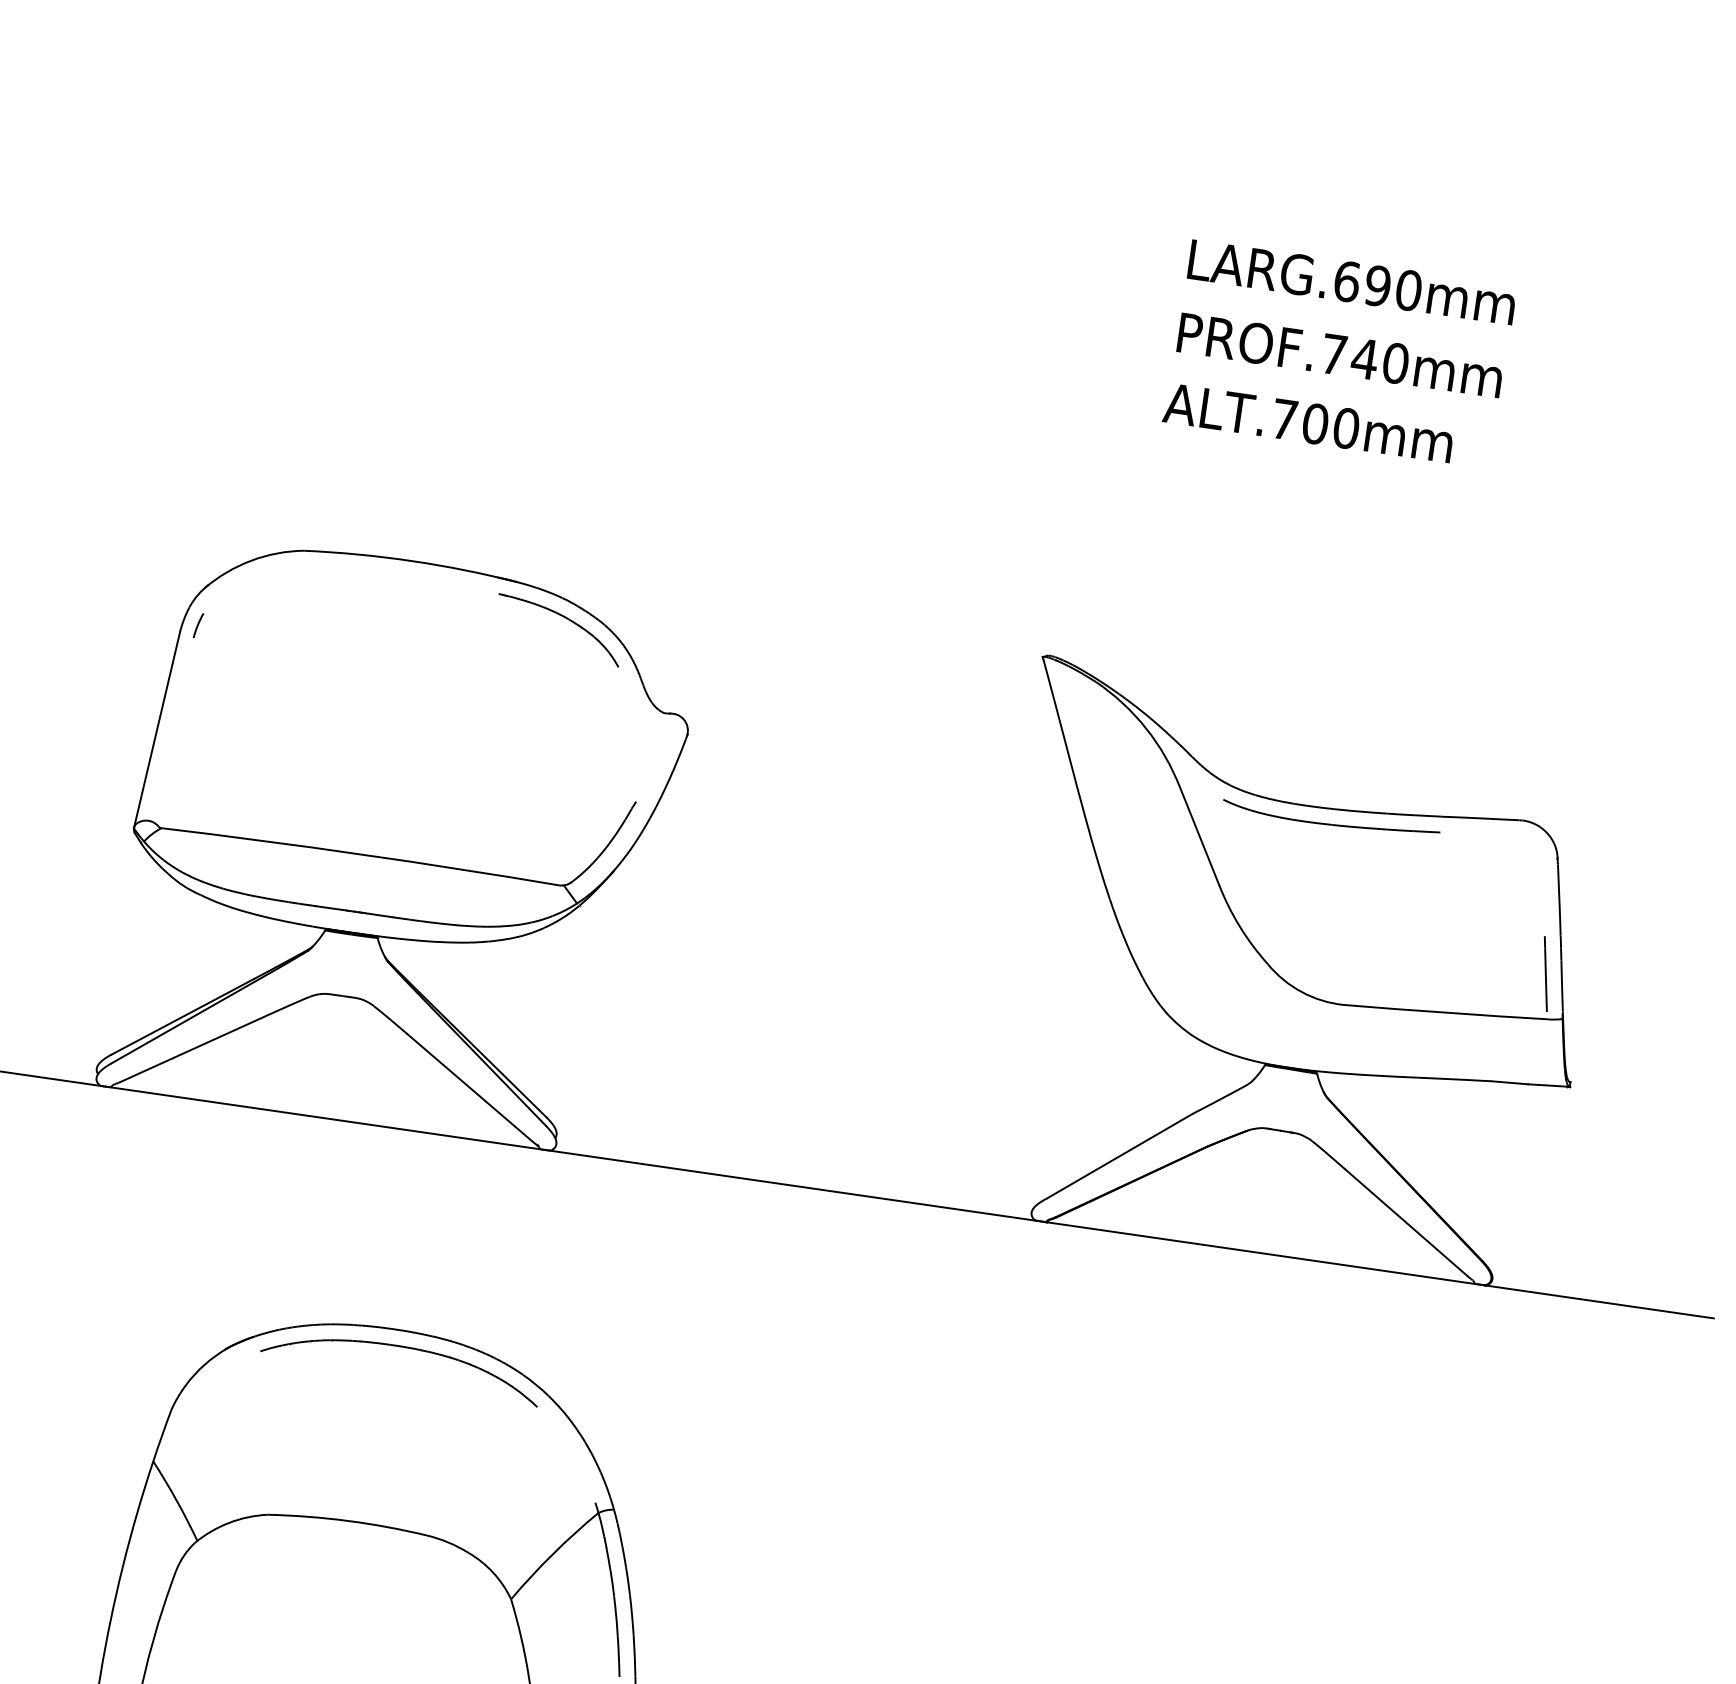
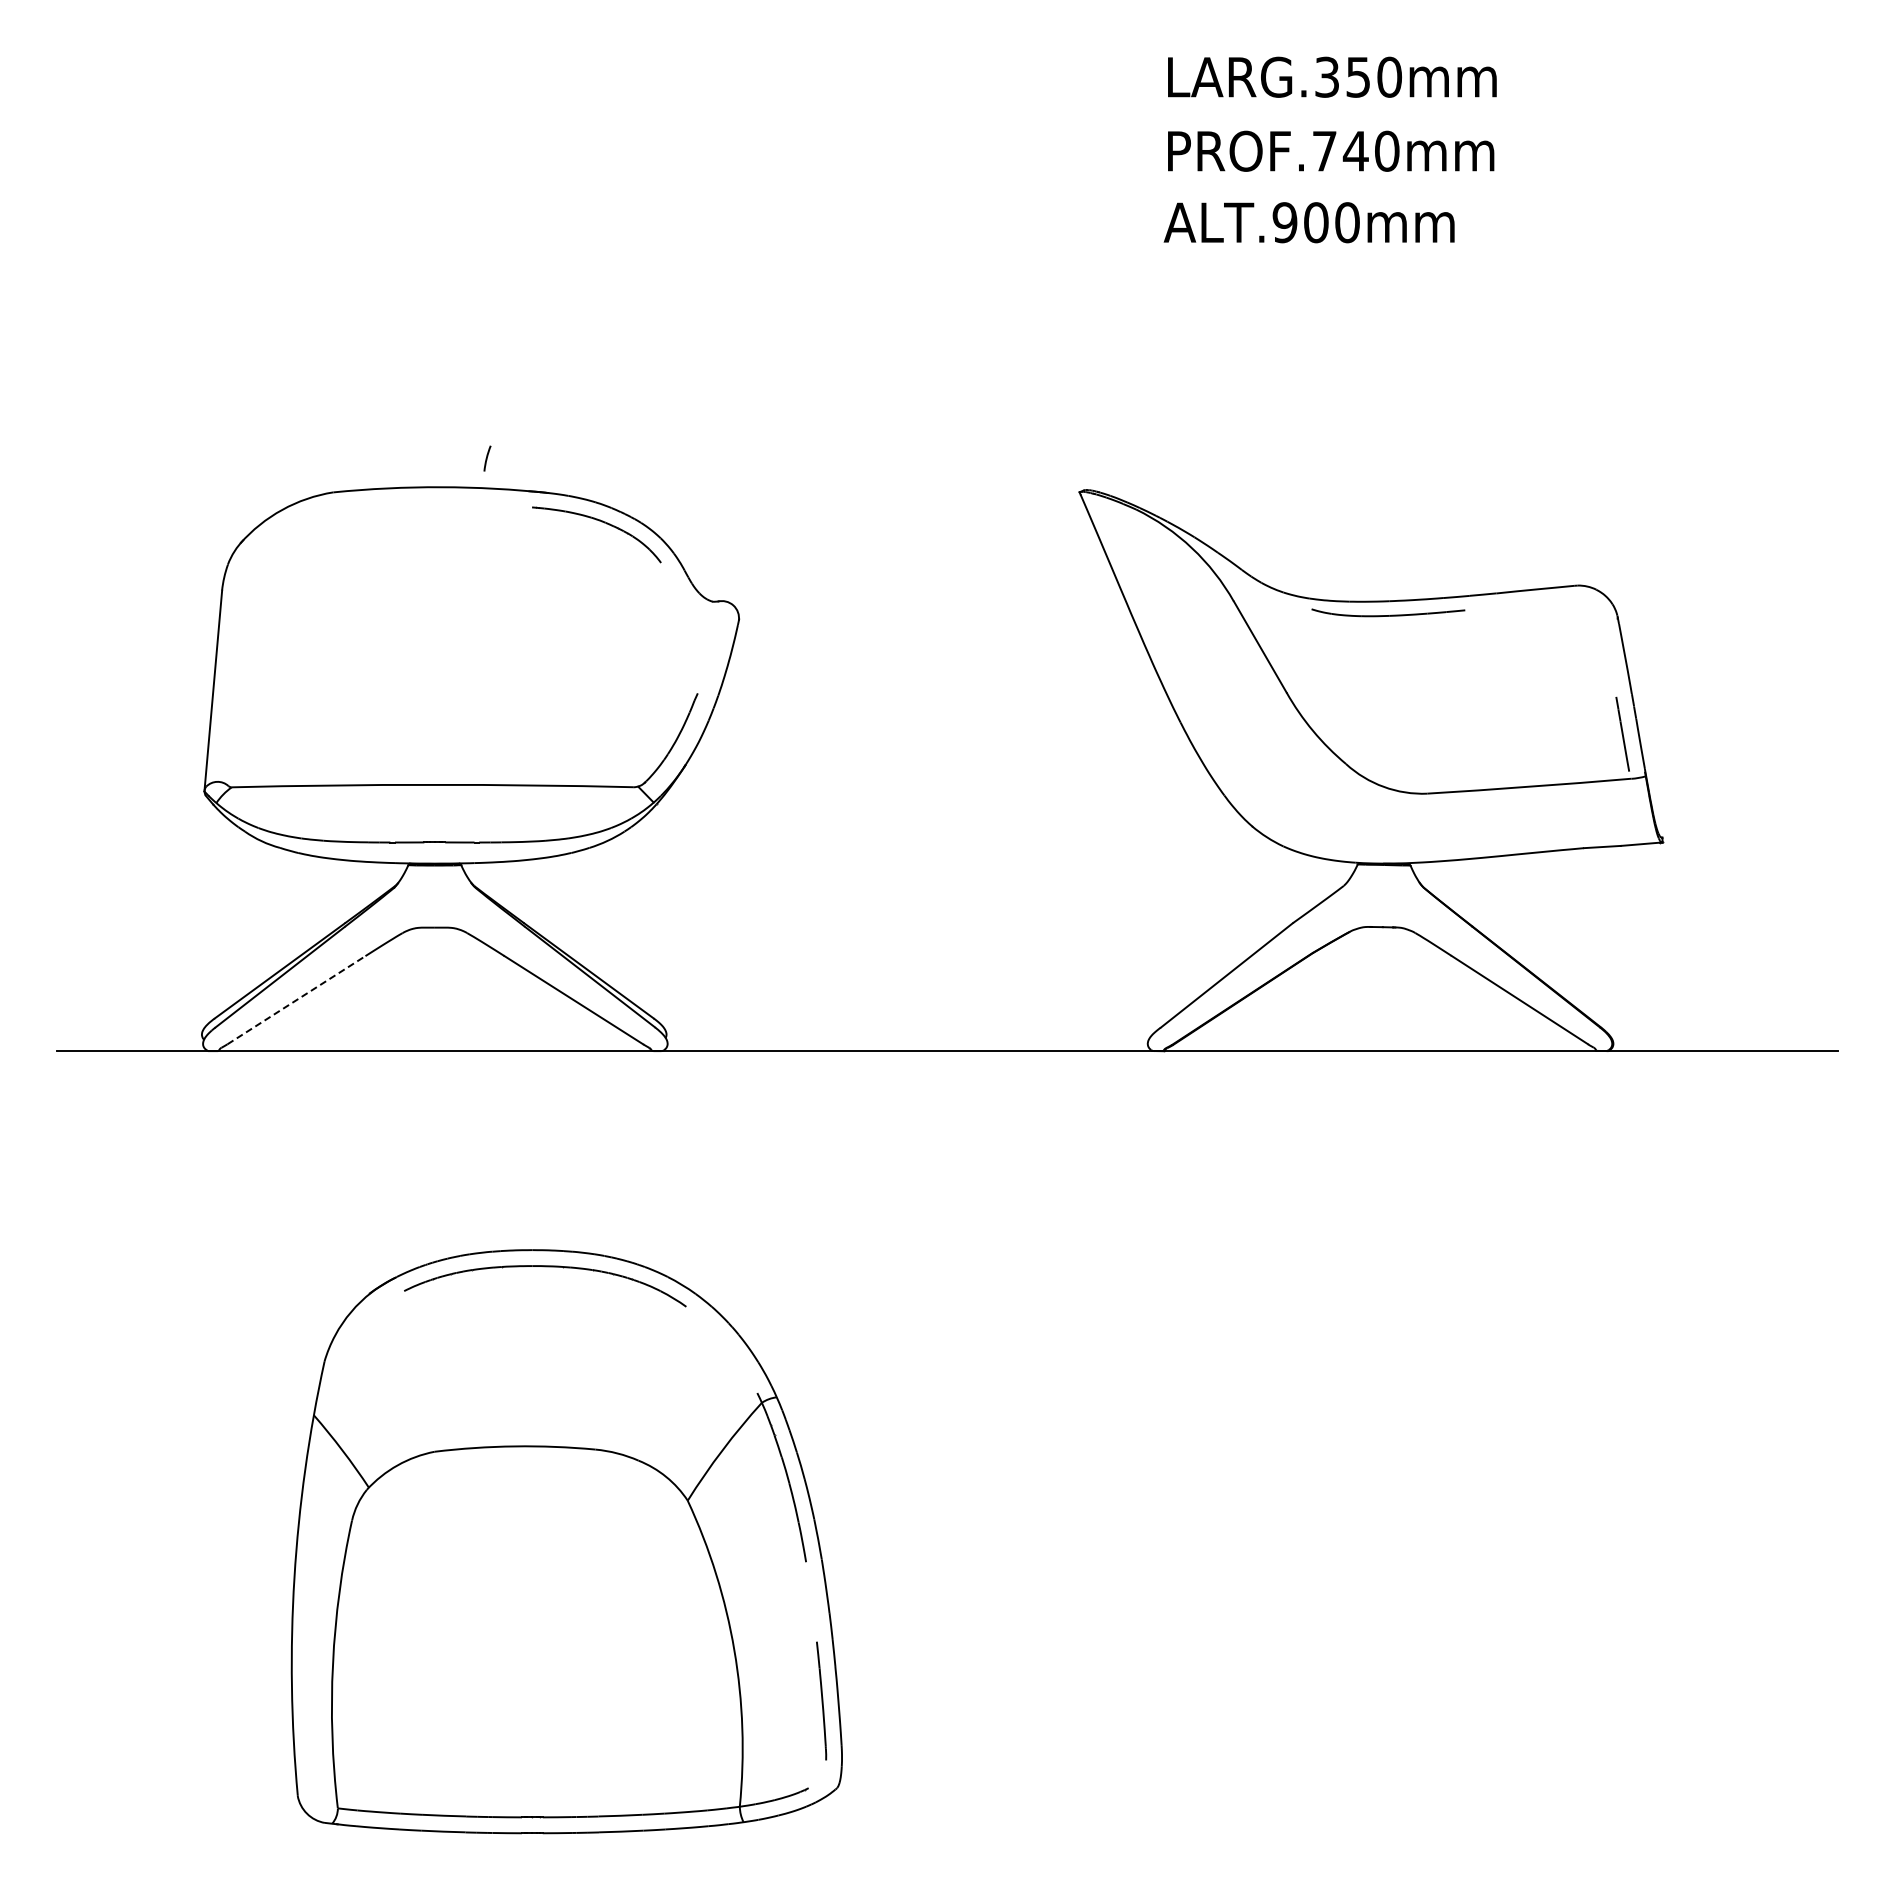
text: (1362, 283) -> (1342, 76), LARG.690mm -> LARG.350mm
text: (1284, 419) -> (1284, 222), ALT.700mm -> ALT.900mm
line: (198, 625) -> (487, 458), moved
part: (1331, 820) -> (1388, 612), size x0.7
line: (195, 1048) -> (296, 1000), solid -> dashed

